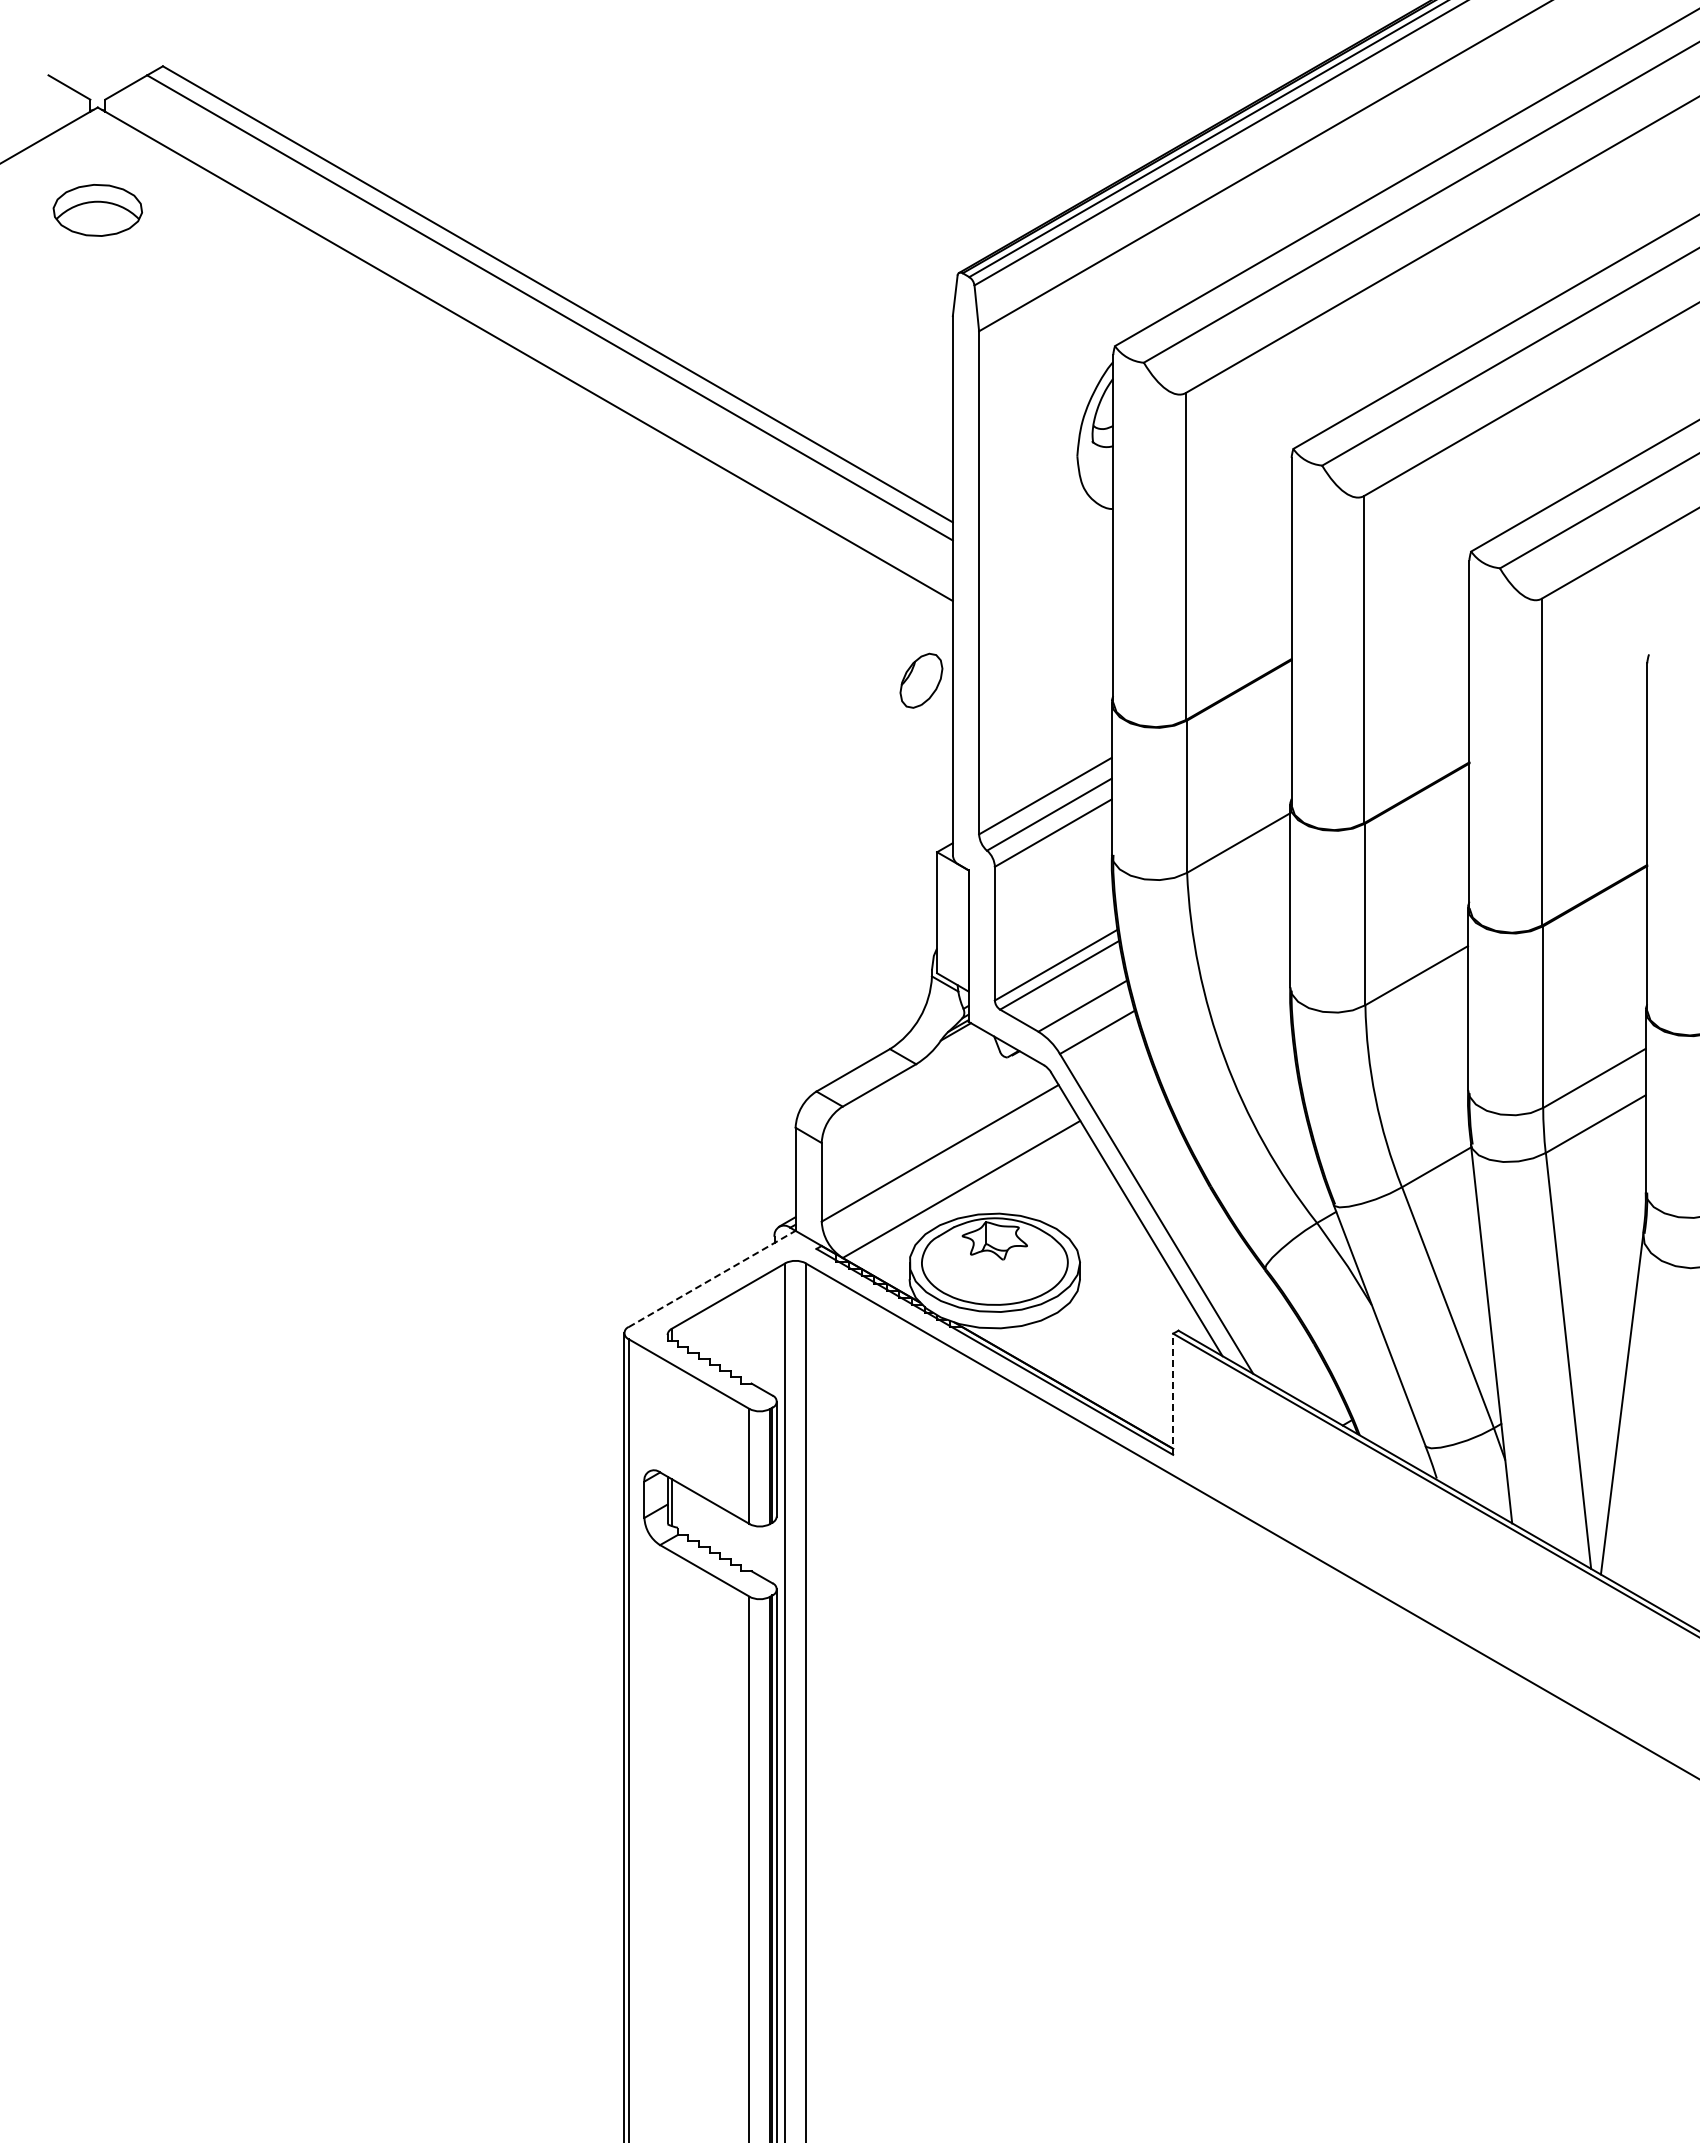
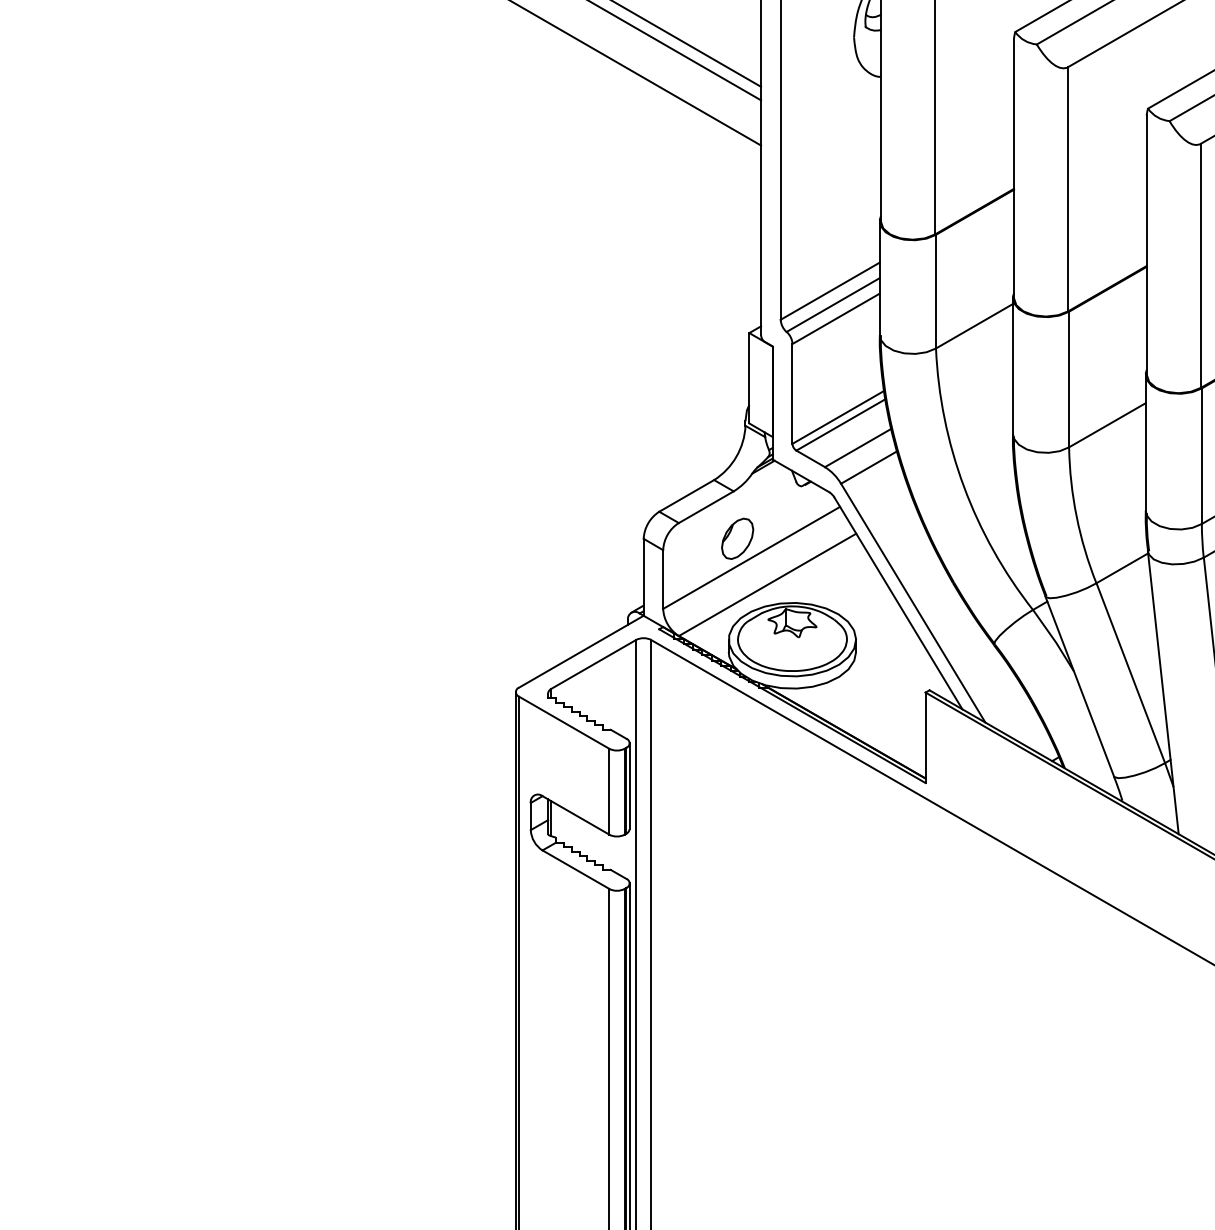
part: (921, 680) -> (737, 538), moved
line: (712, 1278) -> (581, 651), dashed -> solid
line: (1173, 1394) -> (925, 737), dashed -> solid

